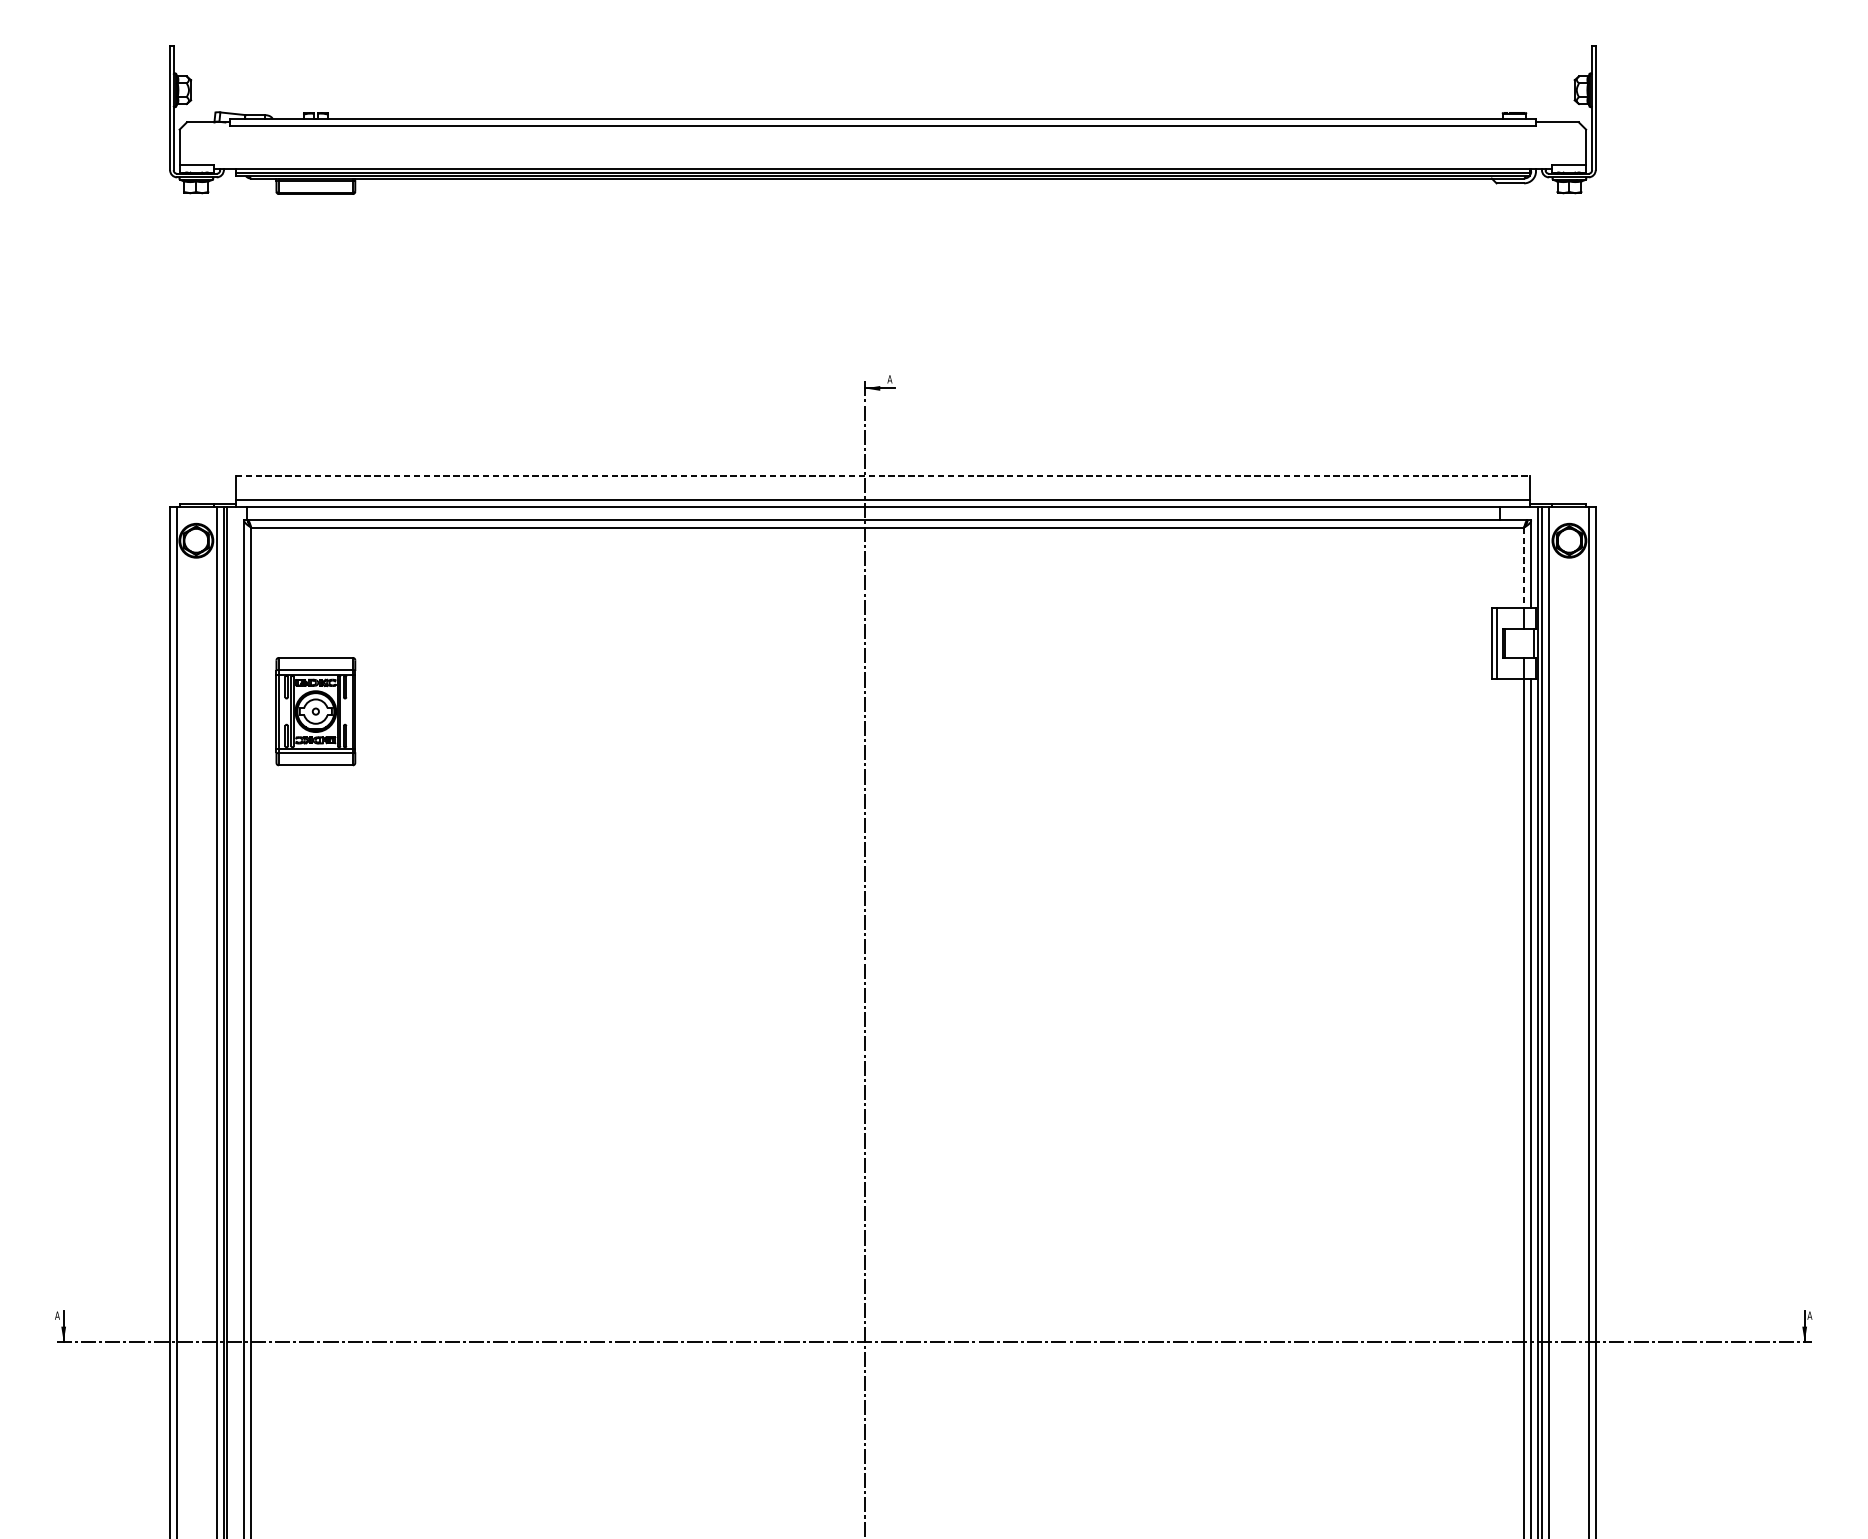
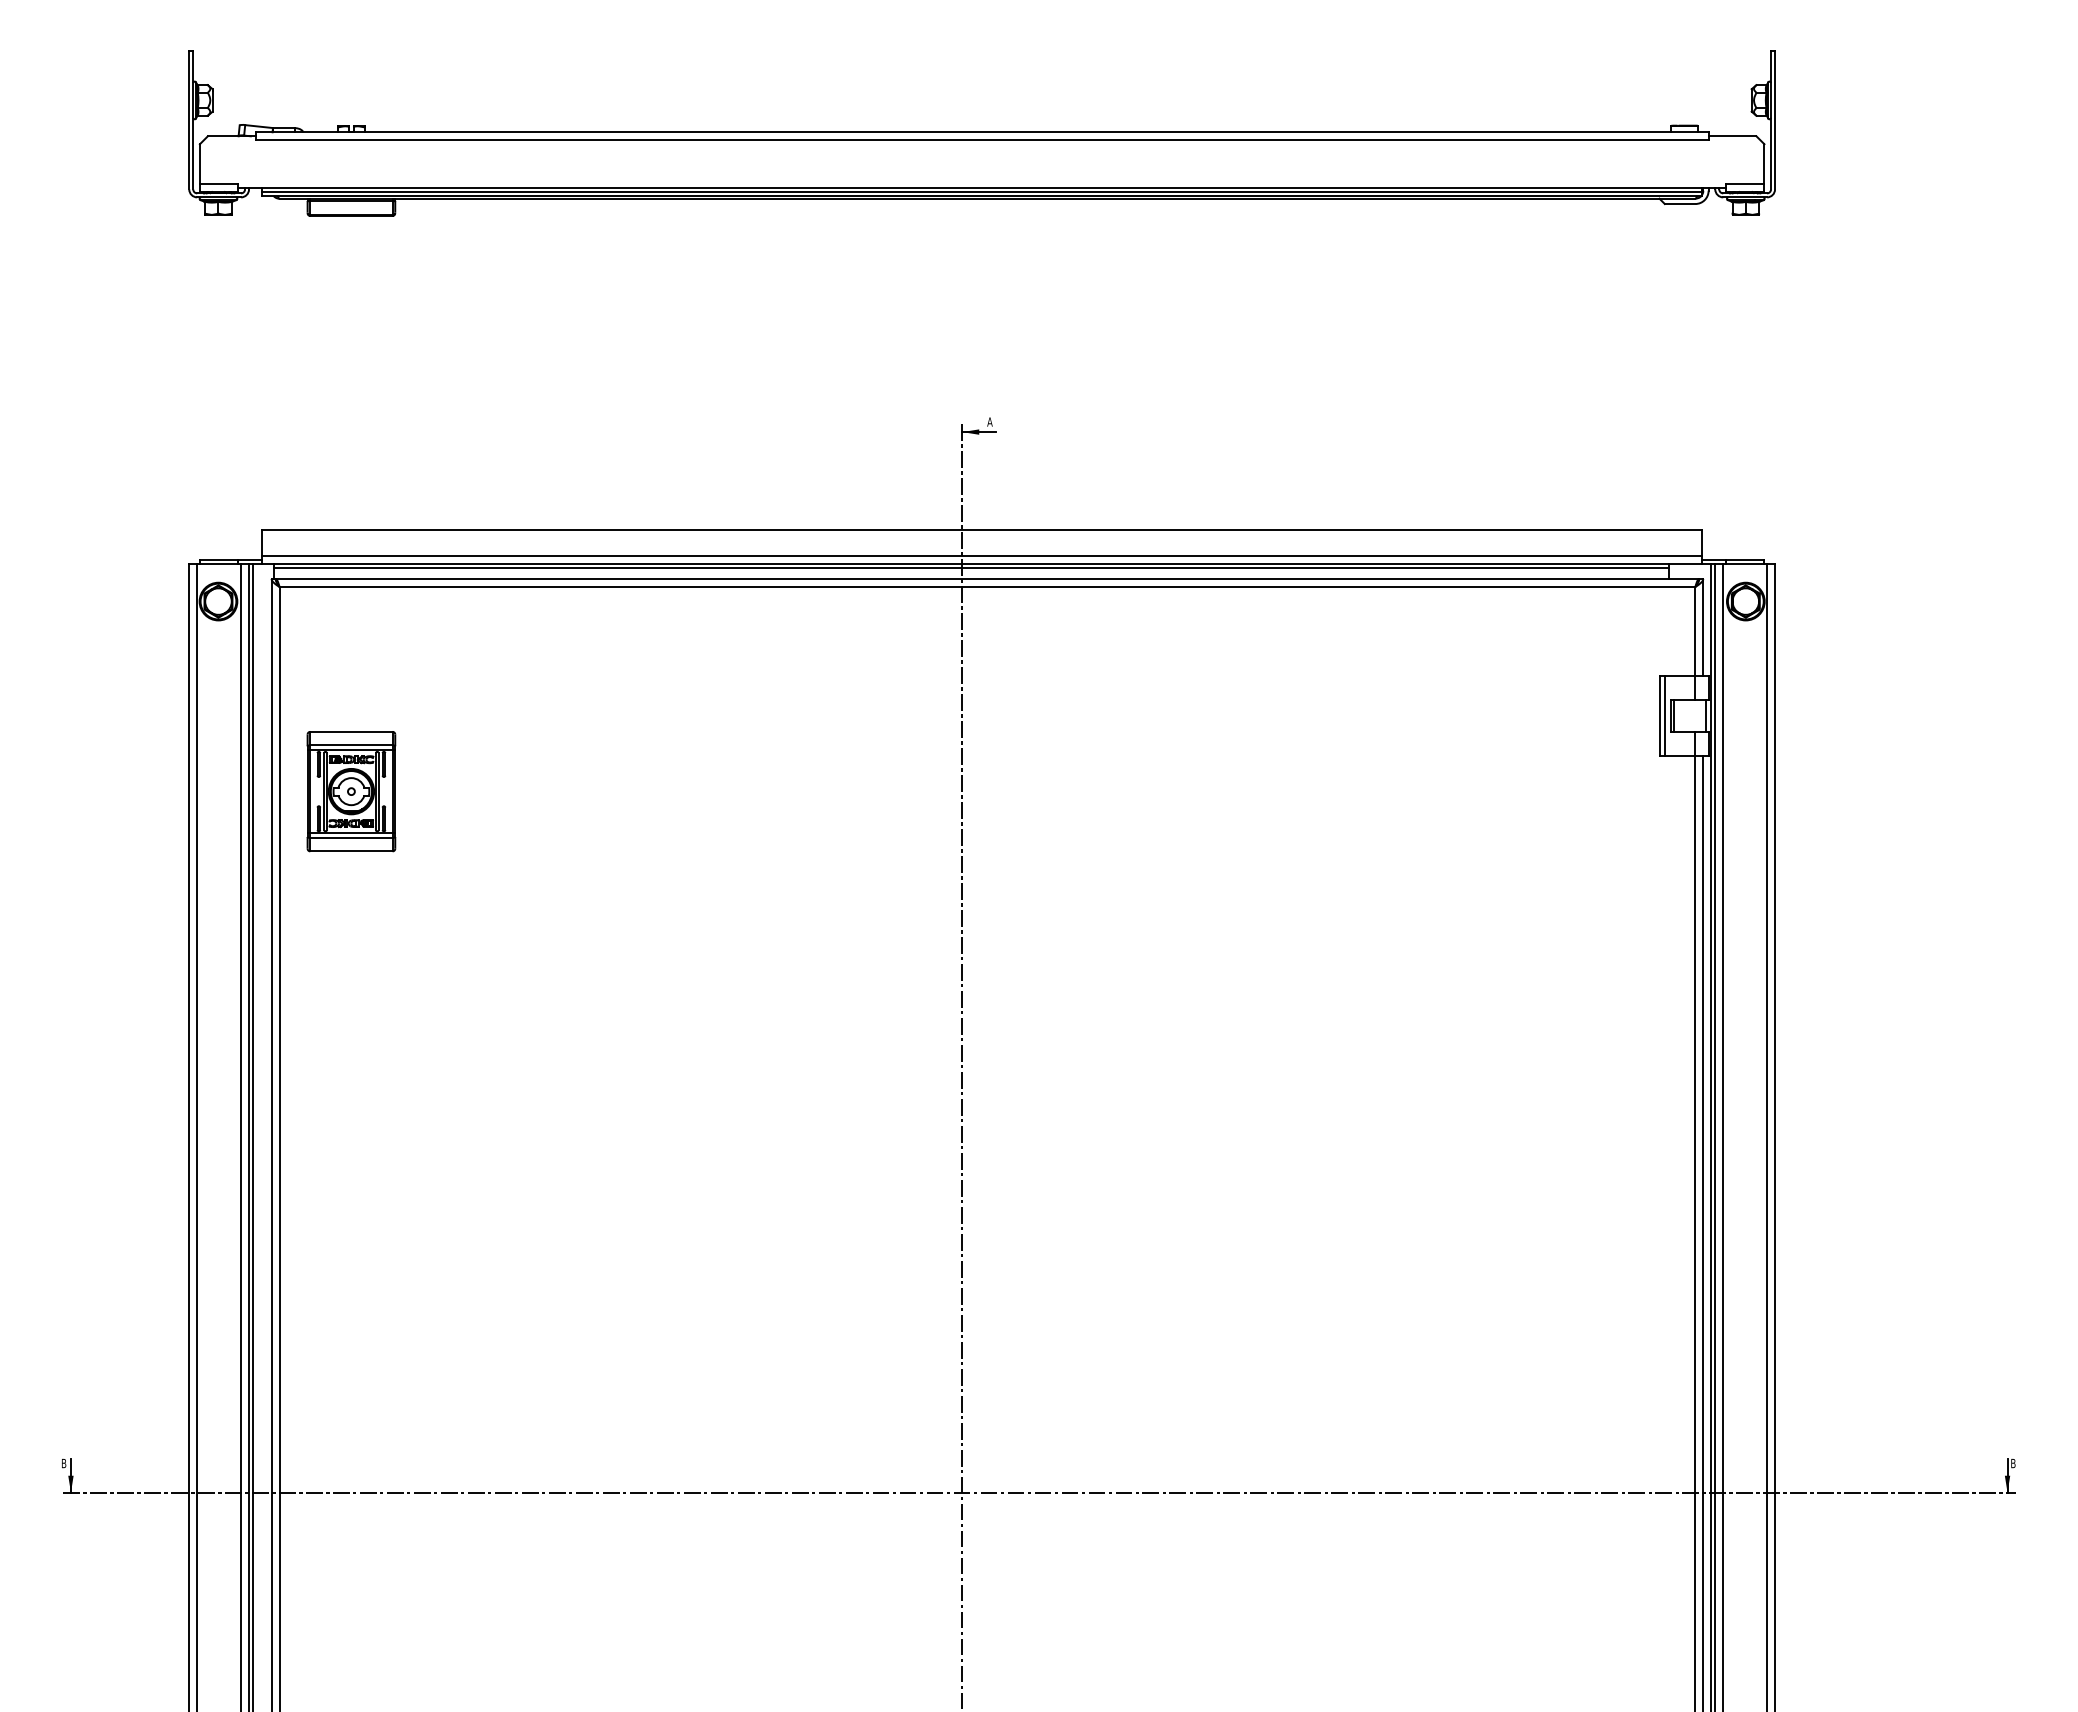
line: (883, 475) -> (982, 529), dashed -> solid
line: (873, 511) -> (971, 568), added
line: (1524, 567) -> (1695, 631), dashed -> solid
text: (57, 1315) -> (63, 1463), A -> B
text: (1809, 1315) -> (2012, 1463), A -> B

